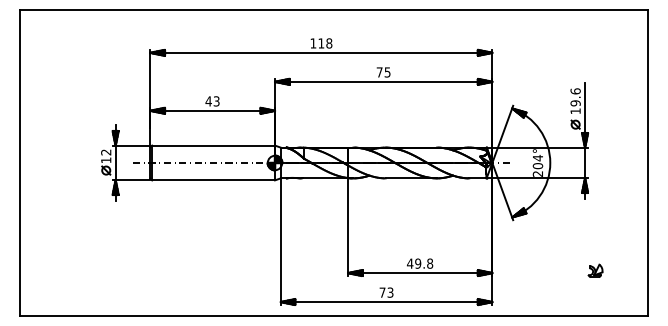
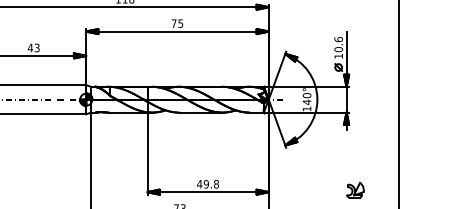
text: (575, 103) -> (338, 49), 19.6 -> 10.6
text: (537, 165) -> (306, 101), 204° -> 140°
part: (595, 270) -> (355, 189), size x1.43

